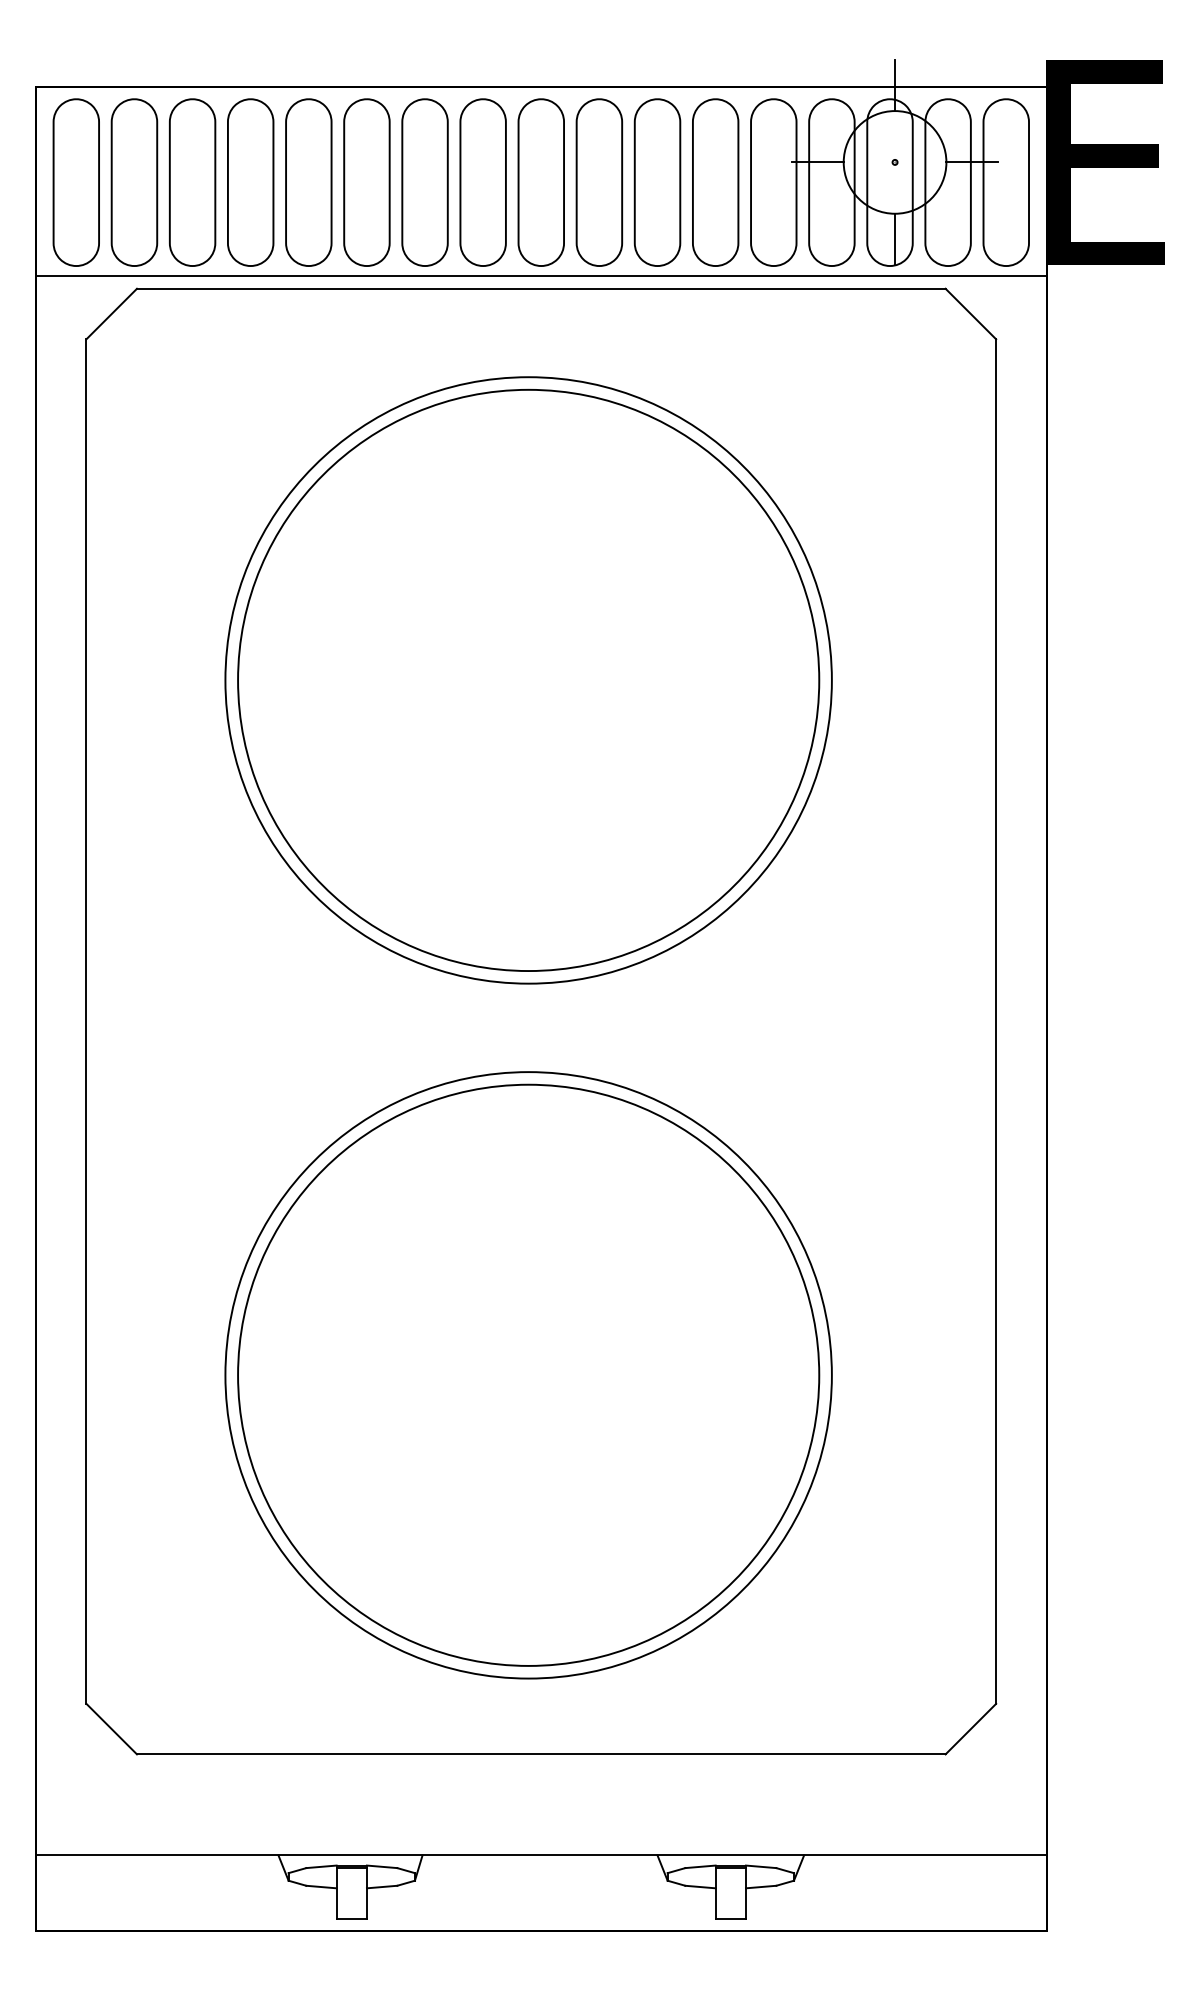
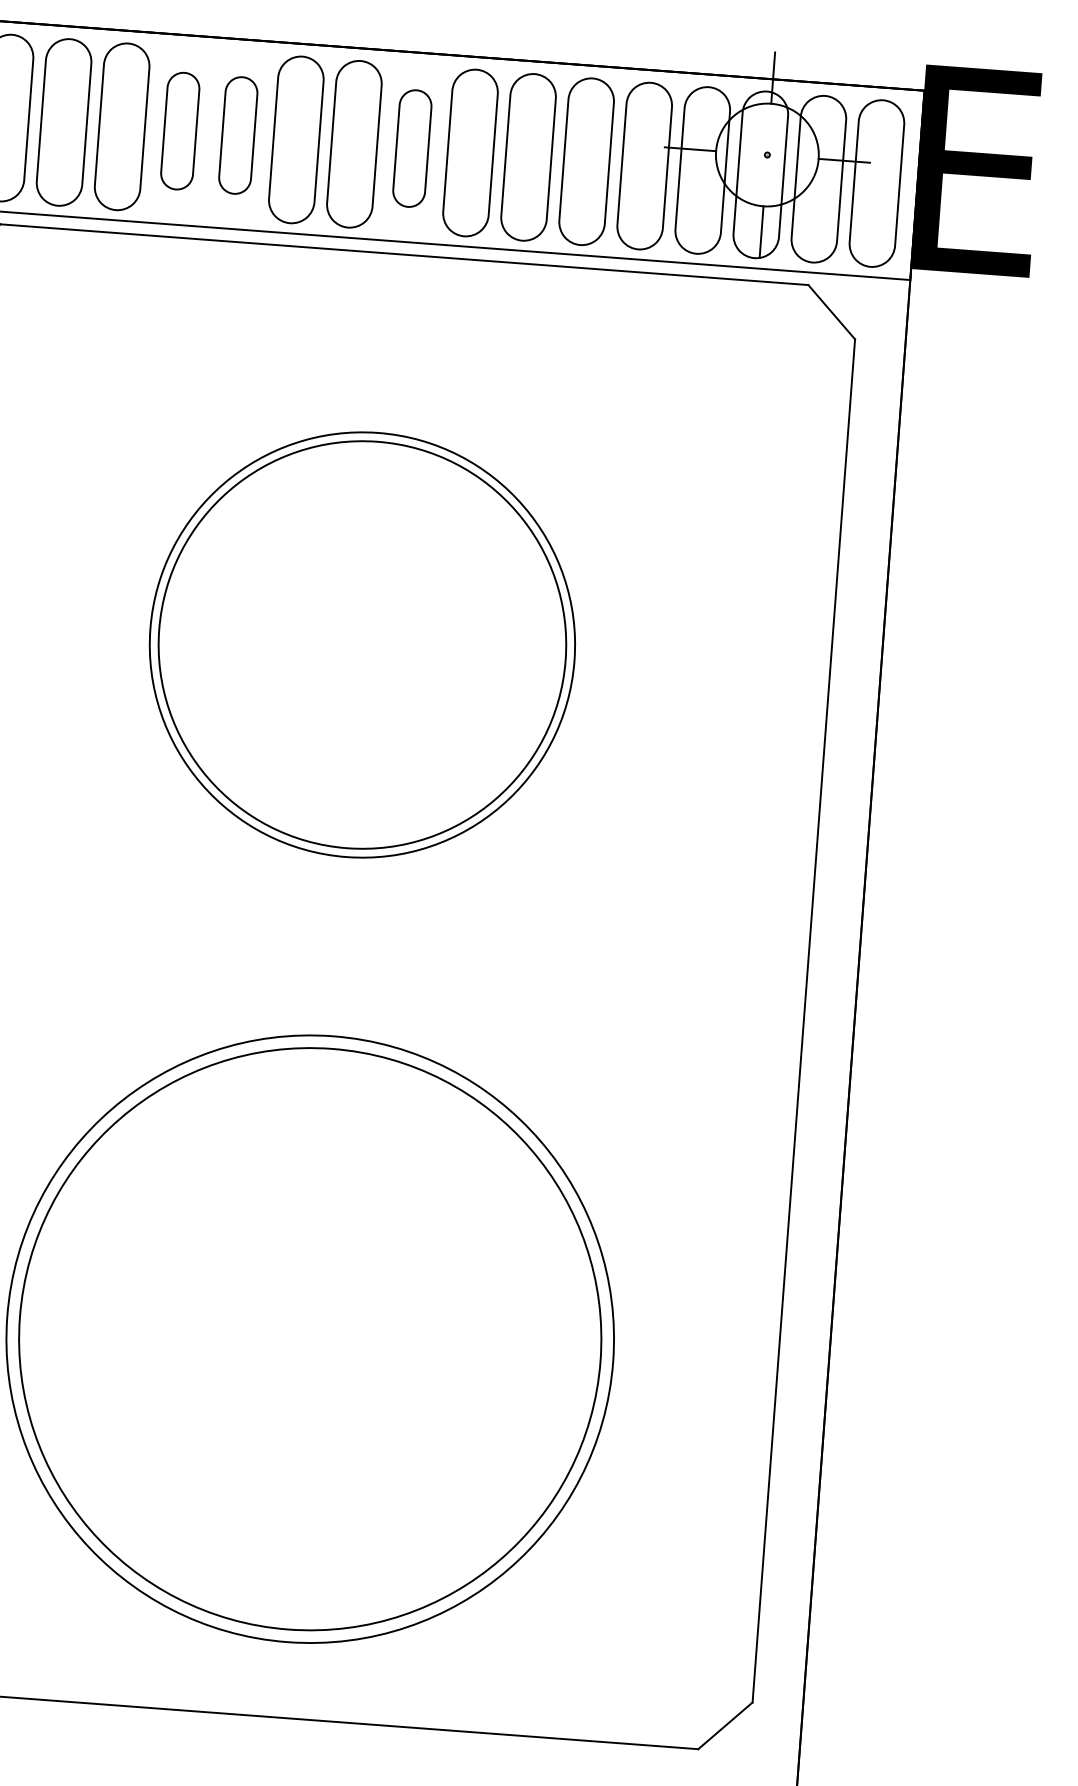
part: (308, 182) -> (179, 131), size x0.7
part: (366, 182) -> (237, 135), size x0.7
part: (540, 182) -> (411, 148), size x0.7
circle: (528, 680) -> (362, 645), size x0.7
circle: (528, 680) -> (362, 645), size x0.7

